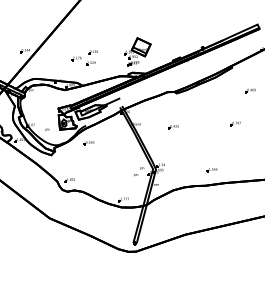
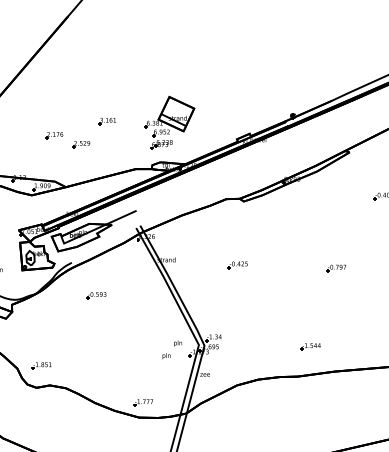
part: (92, 52) -> (104, 122), moved
part: (235, 123) -> (336, 268), moved
part: (88, 143) -> (95, 296), moved

